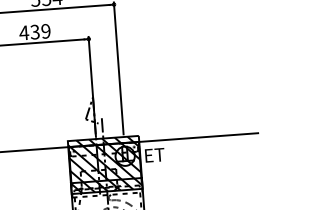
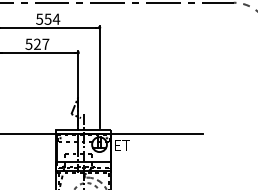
text: (35, 31) -> (37, 43), 439 -> 527
hatch: (104, 164) -> (83, 149), removed

